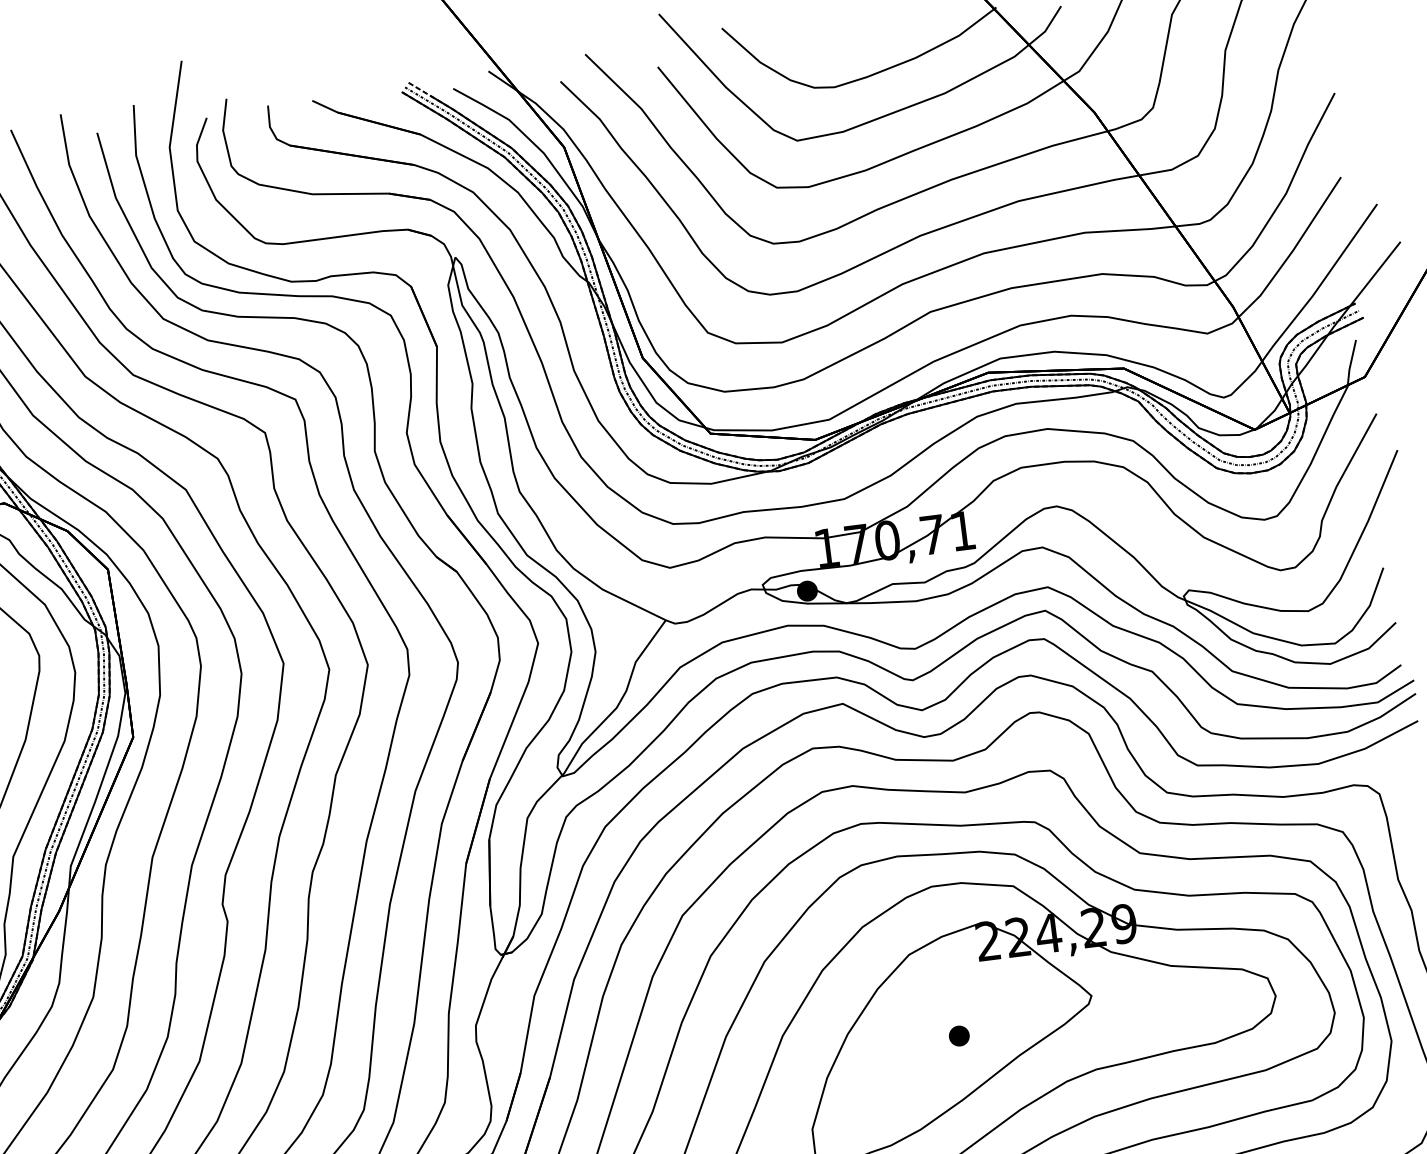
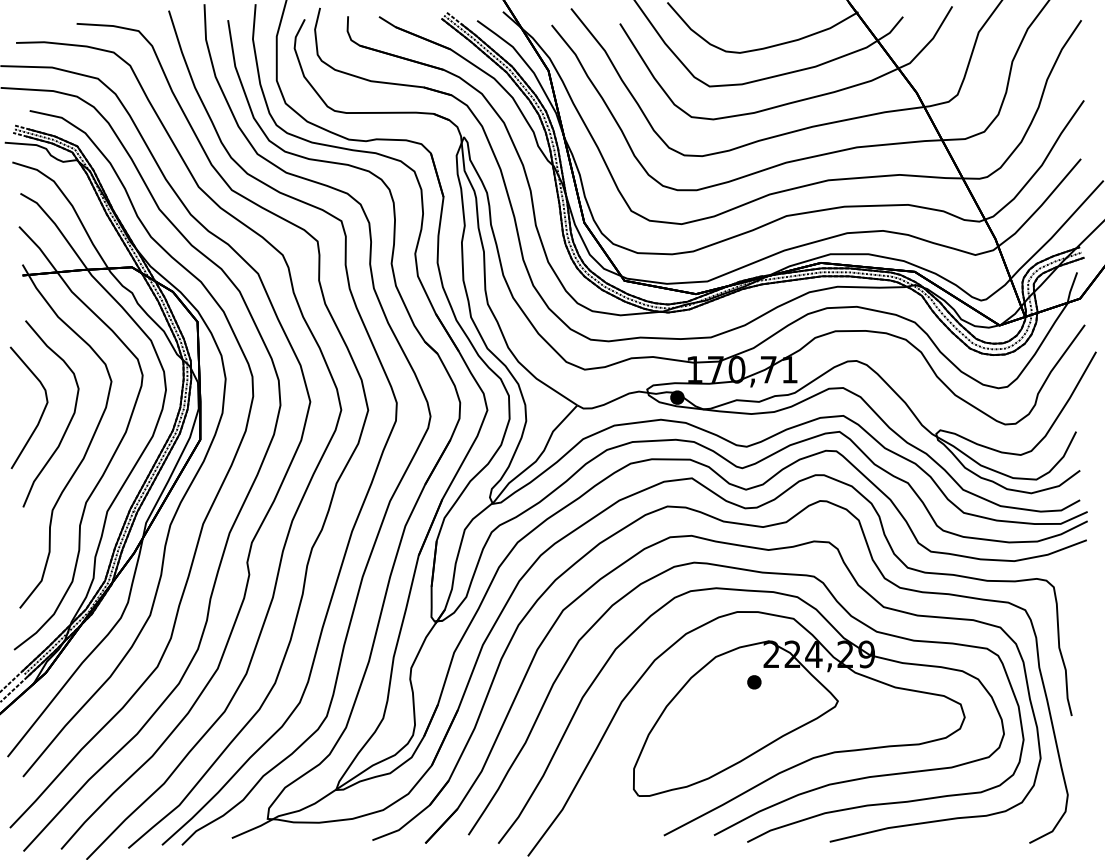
part: (959, 1036) -> (754, 682), moved

